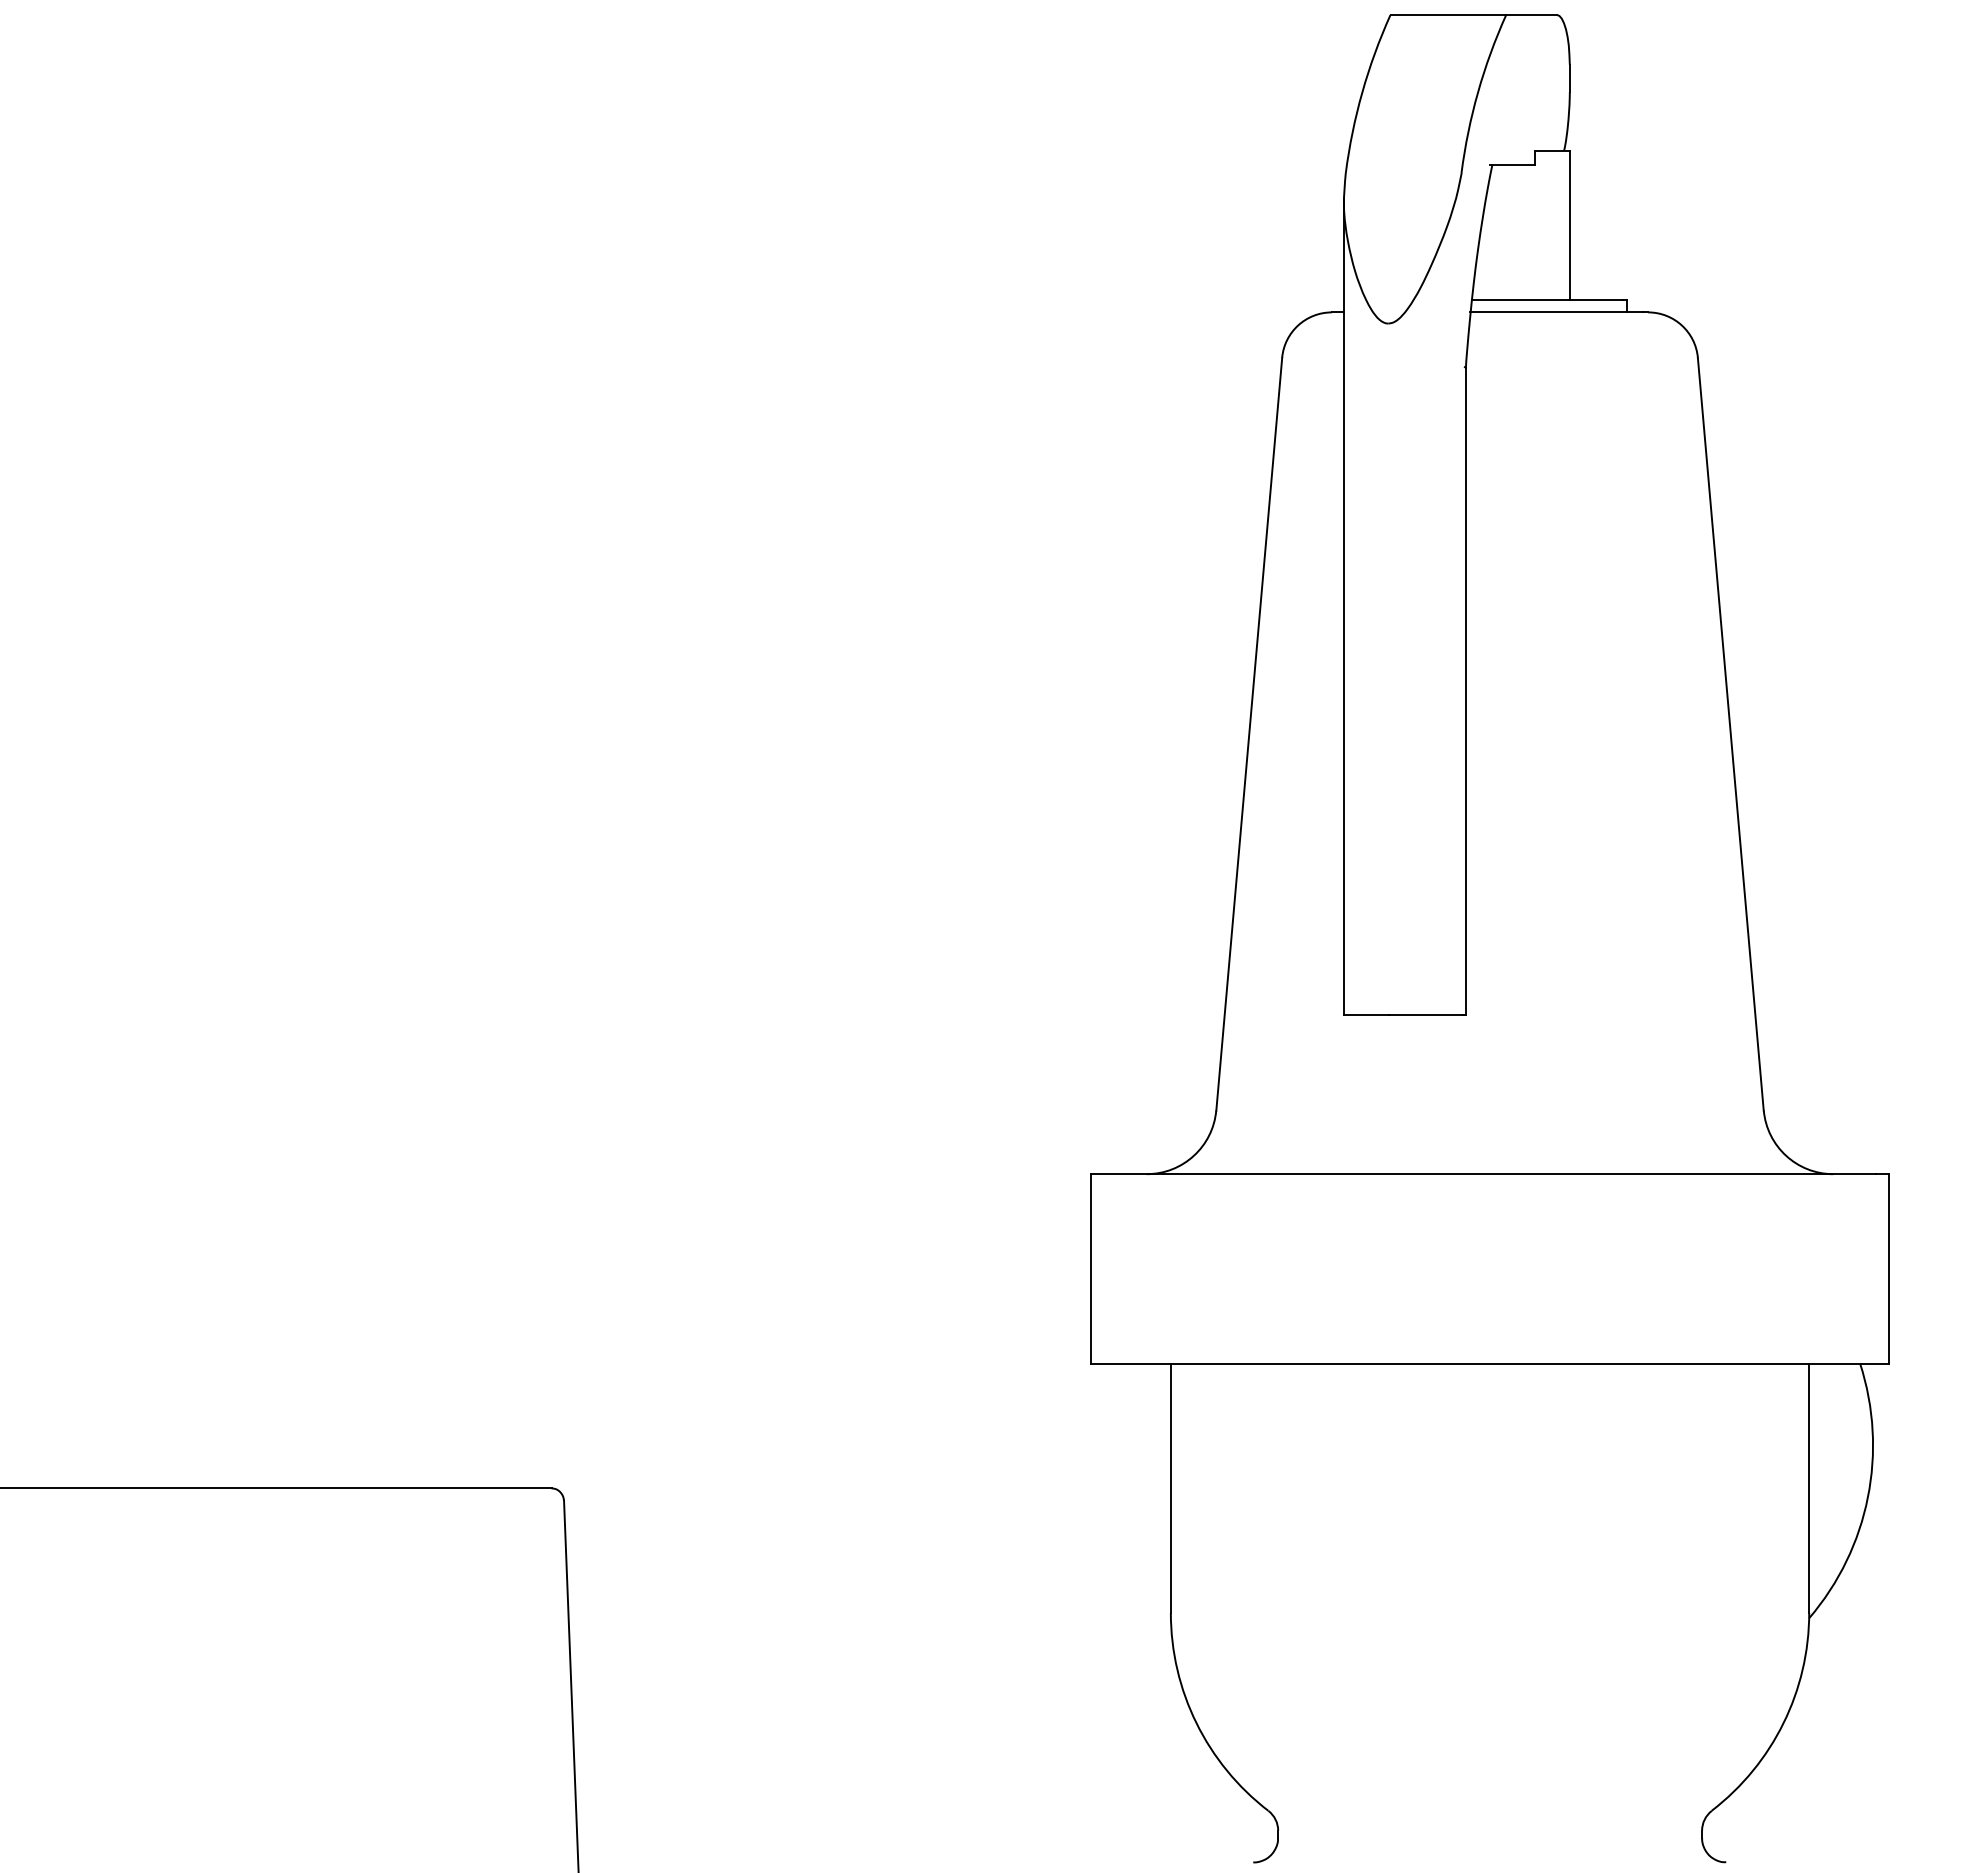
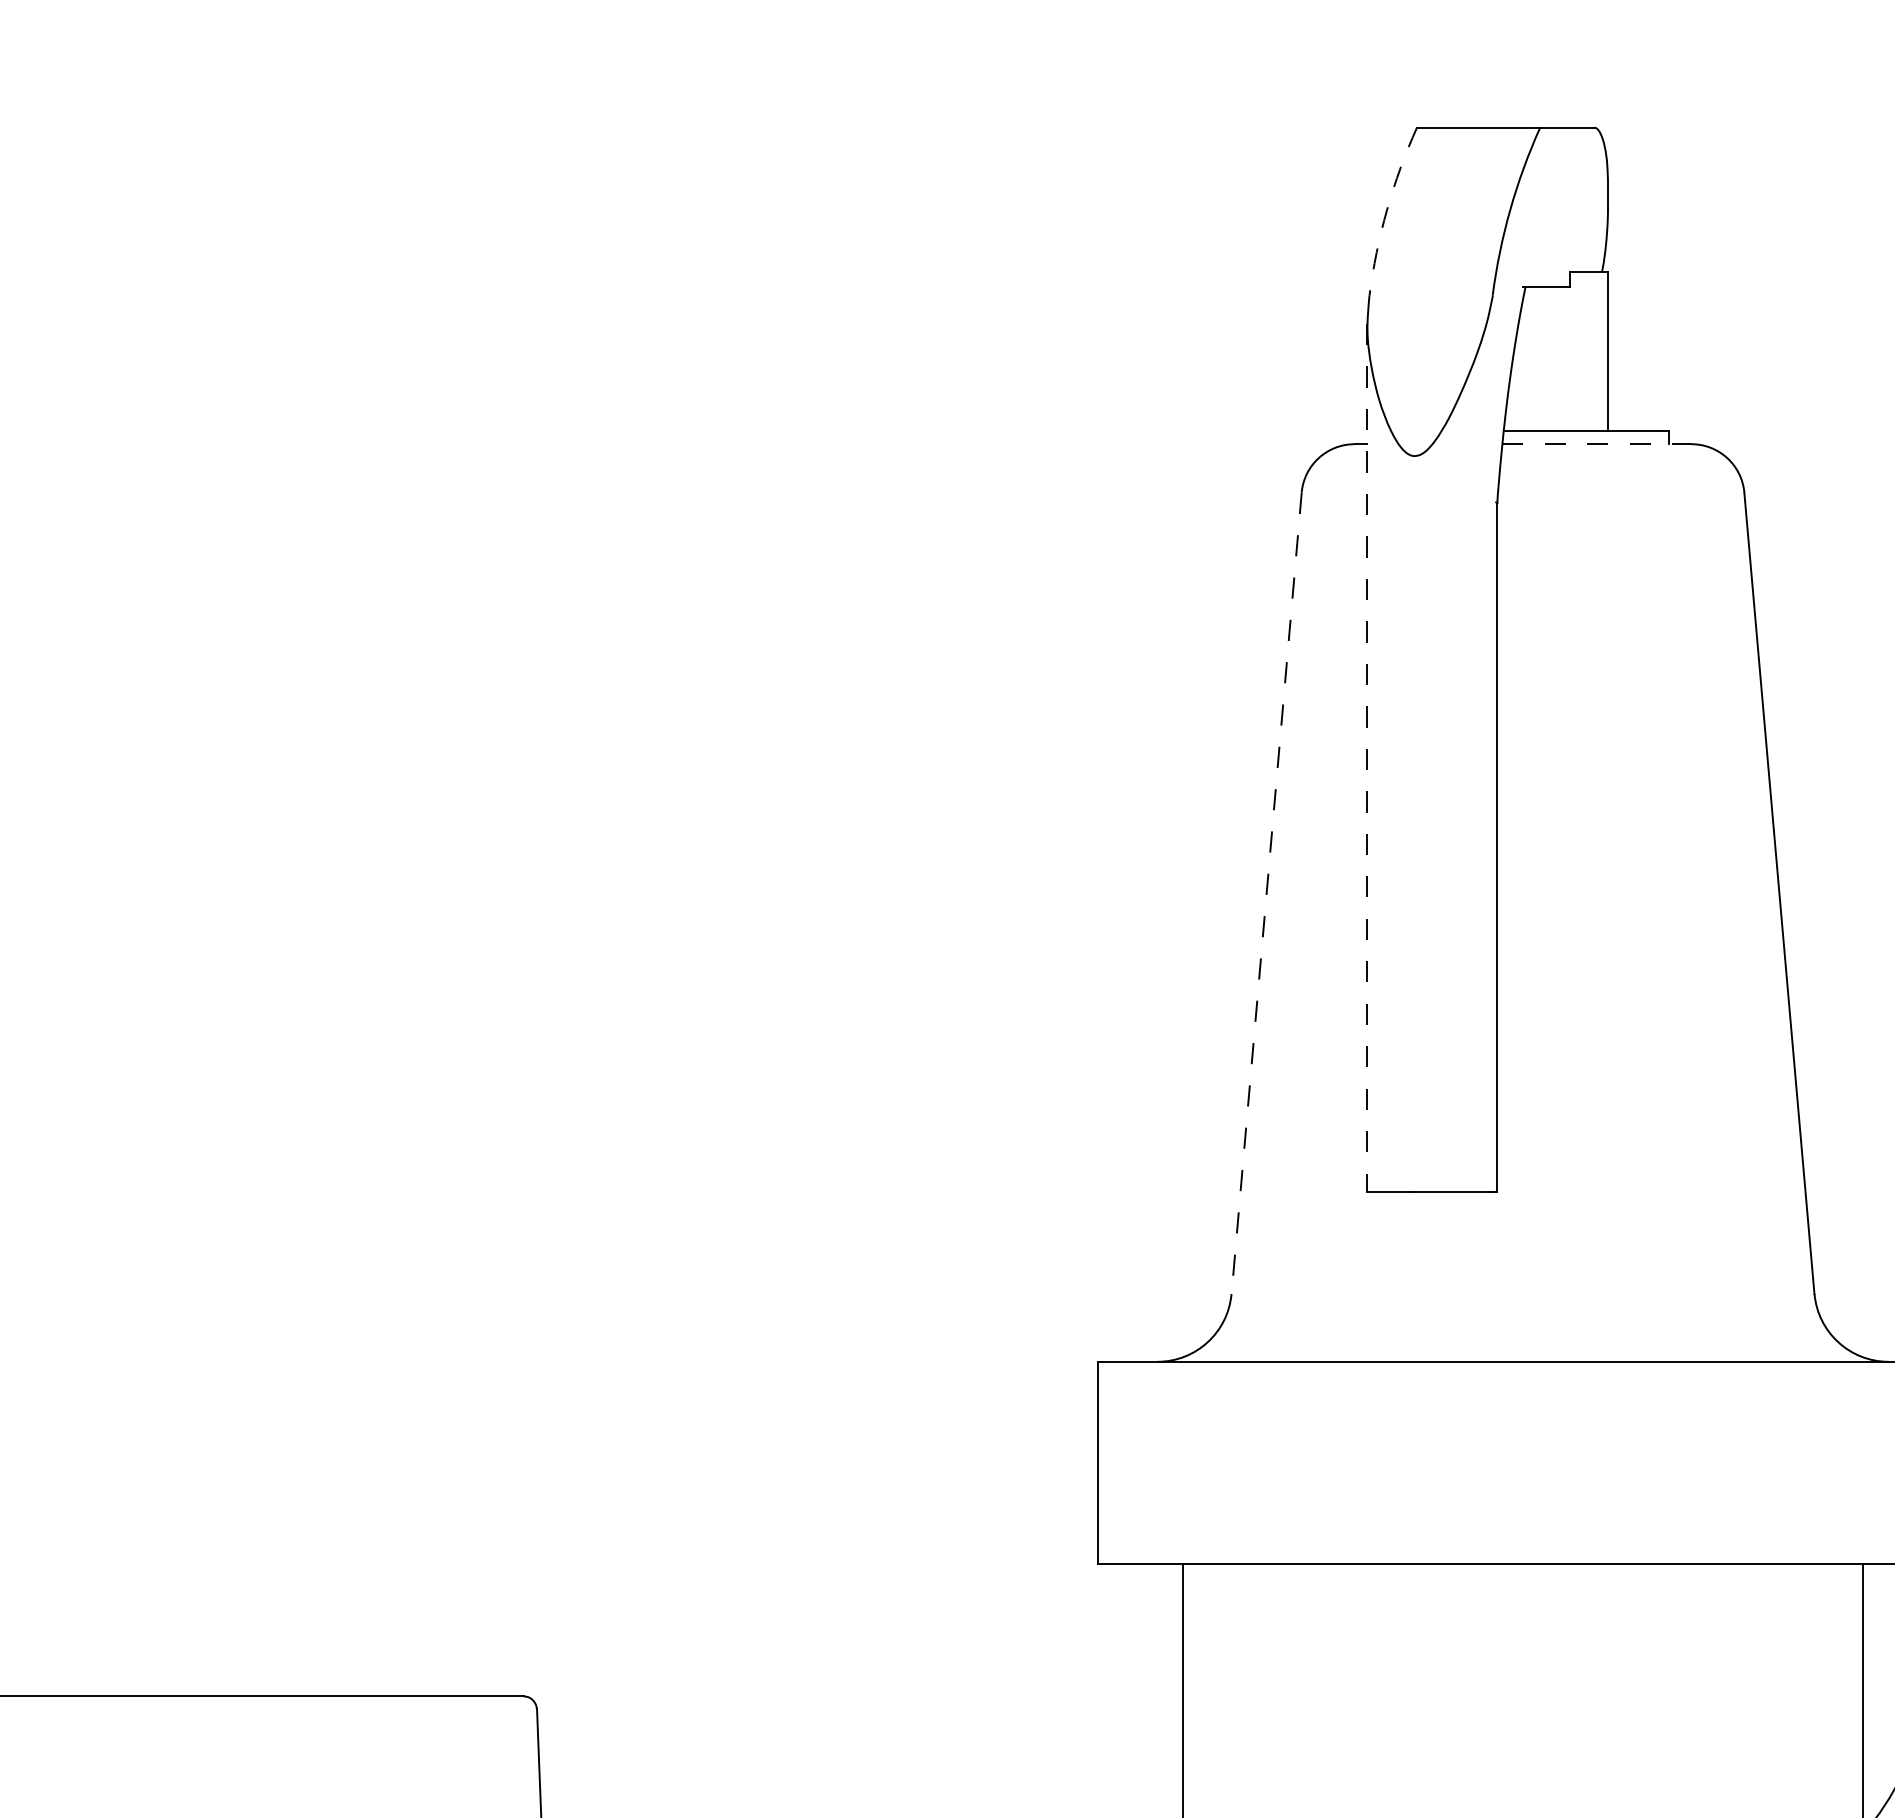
arc: (1362, 92) -> (1387, 210), solid -> dashed
line: (1557, 312) -> (1594, 444), solid -> dashed
line: (1343, 607) -> (1366, 758), solid -> dashed
line: (1249, 734) -> (1266, 893), solid -> dashed

